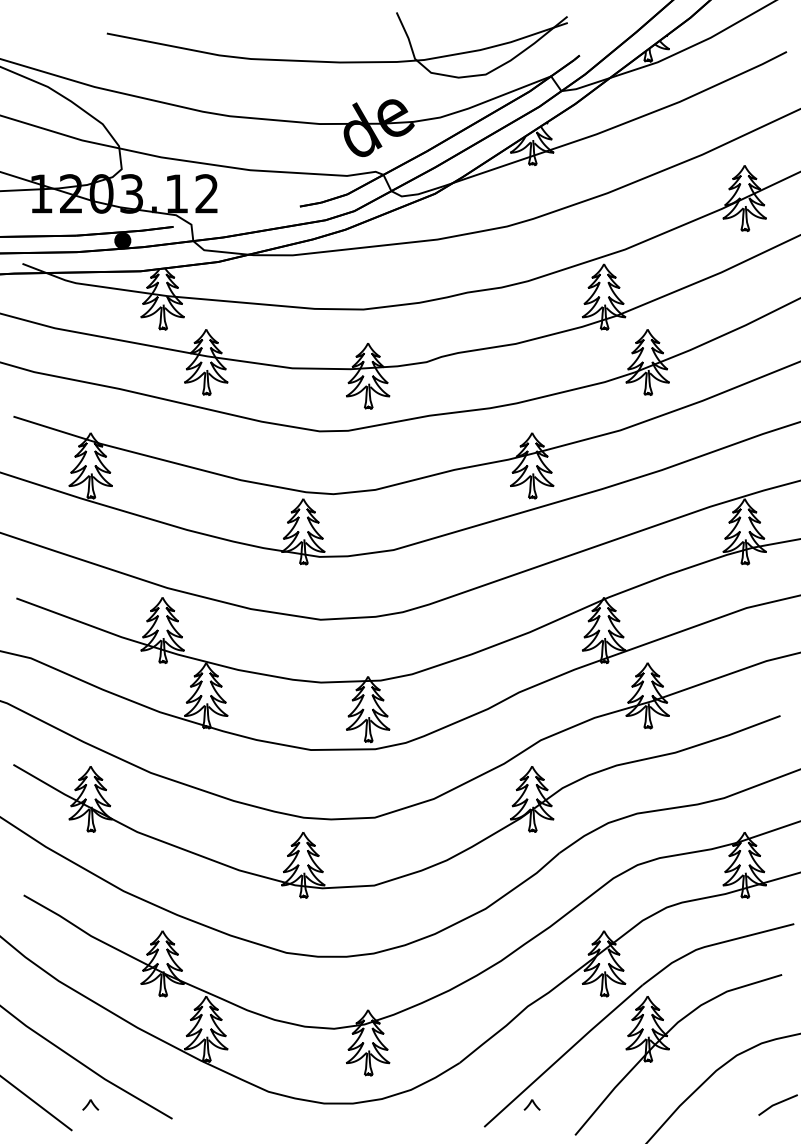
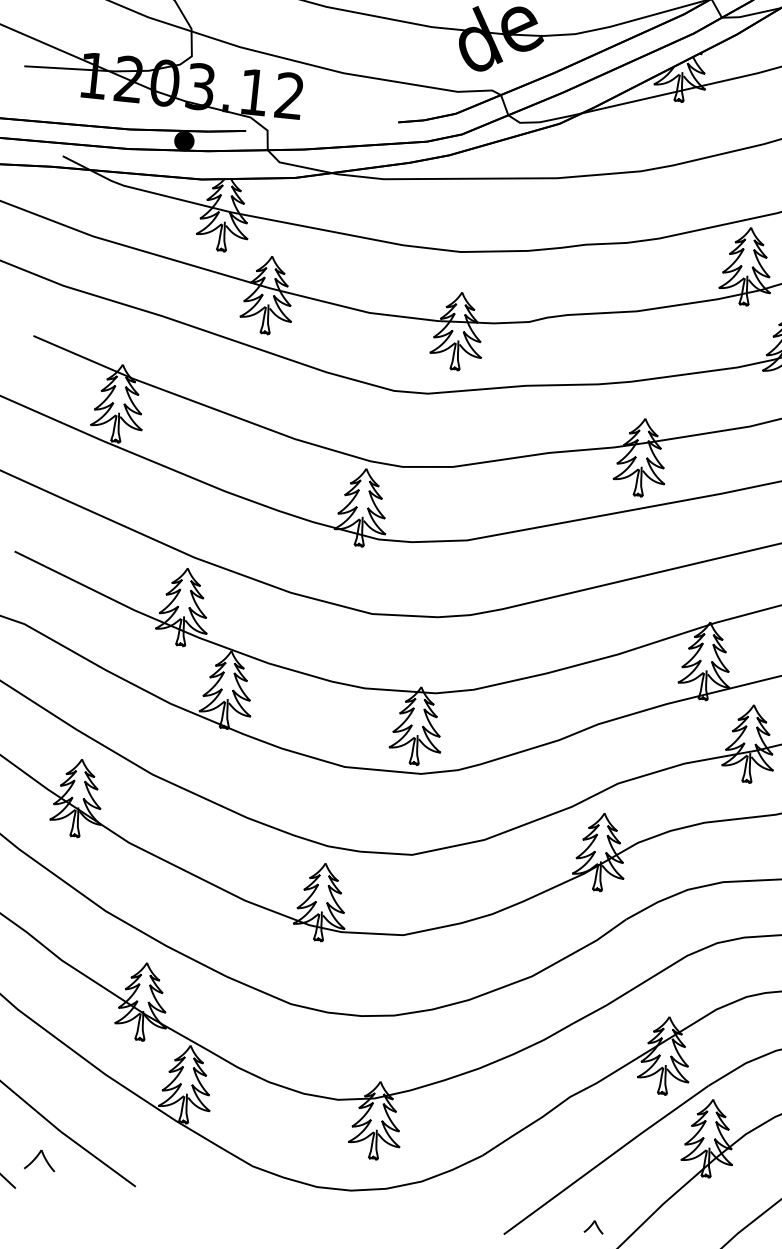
part: (90, 1104) -> (40, 1159), size x1.6
part: (531, 1104) -> (593, 1226), moved

